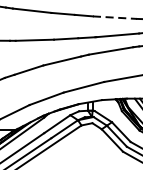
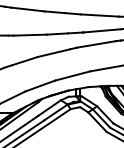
line: (115, 17) -> (100, 15), dashed -> solid

